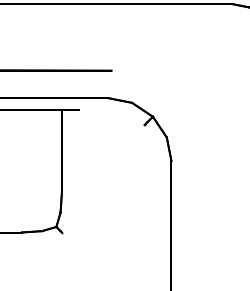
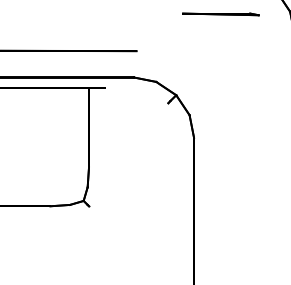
part: (199, 32) -> (220, 14), added

